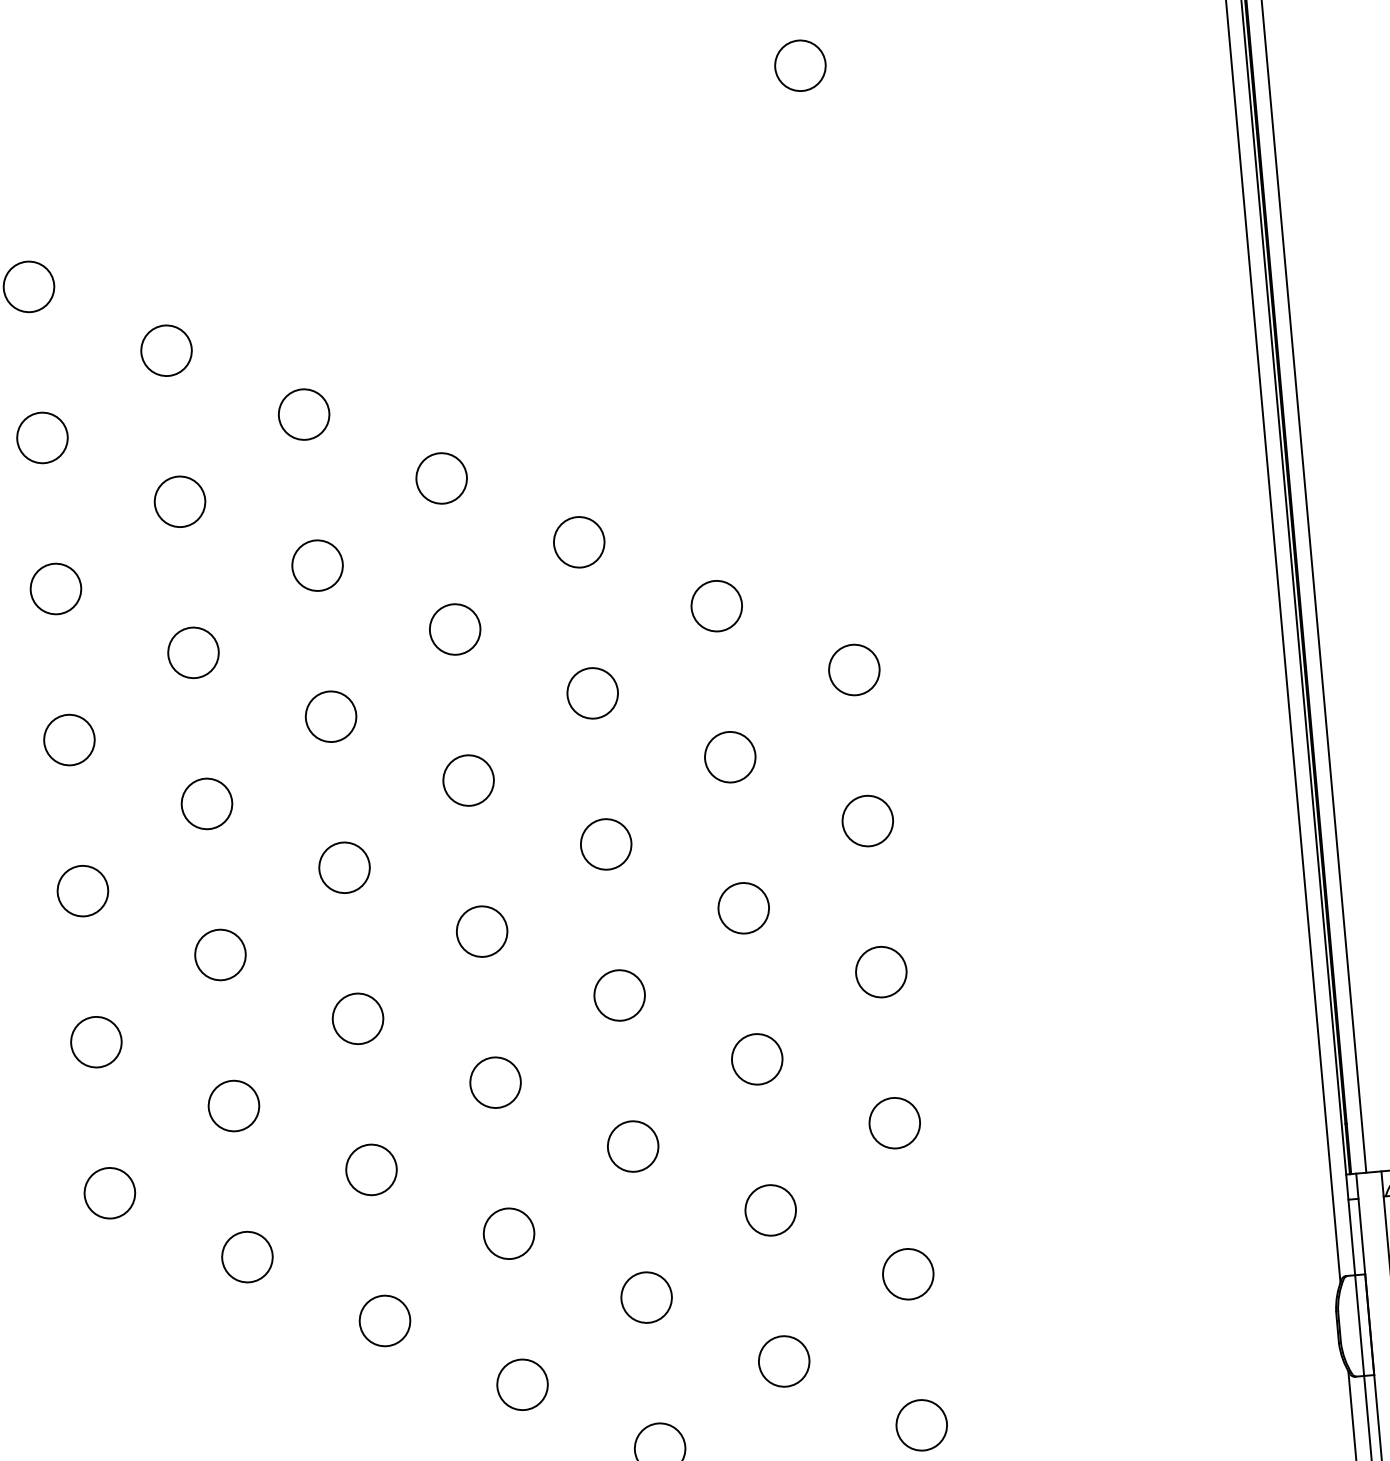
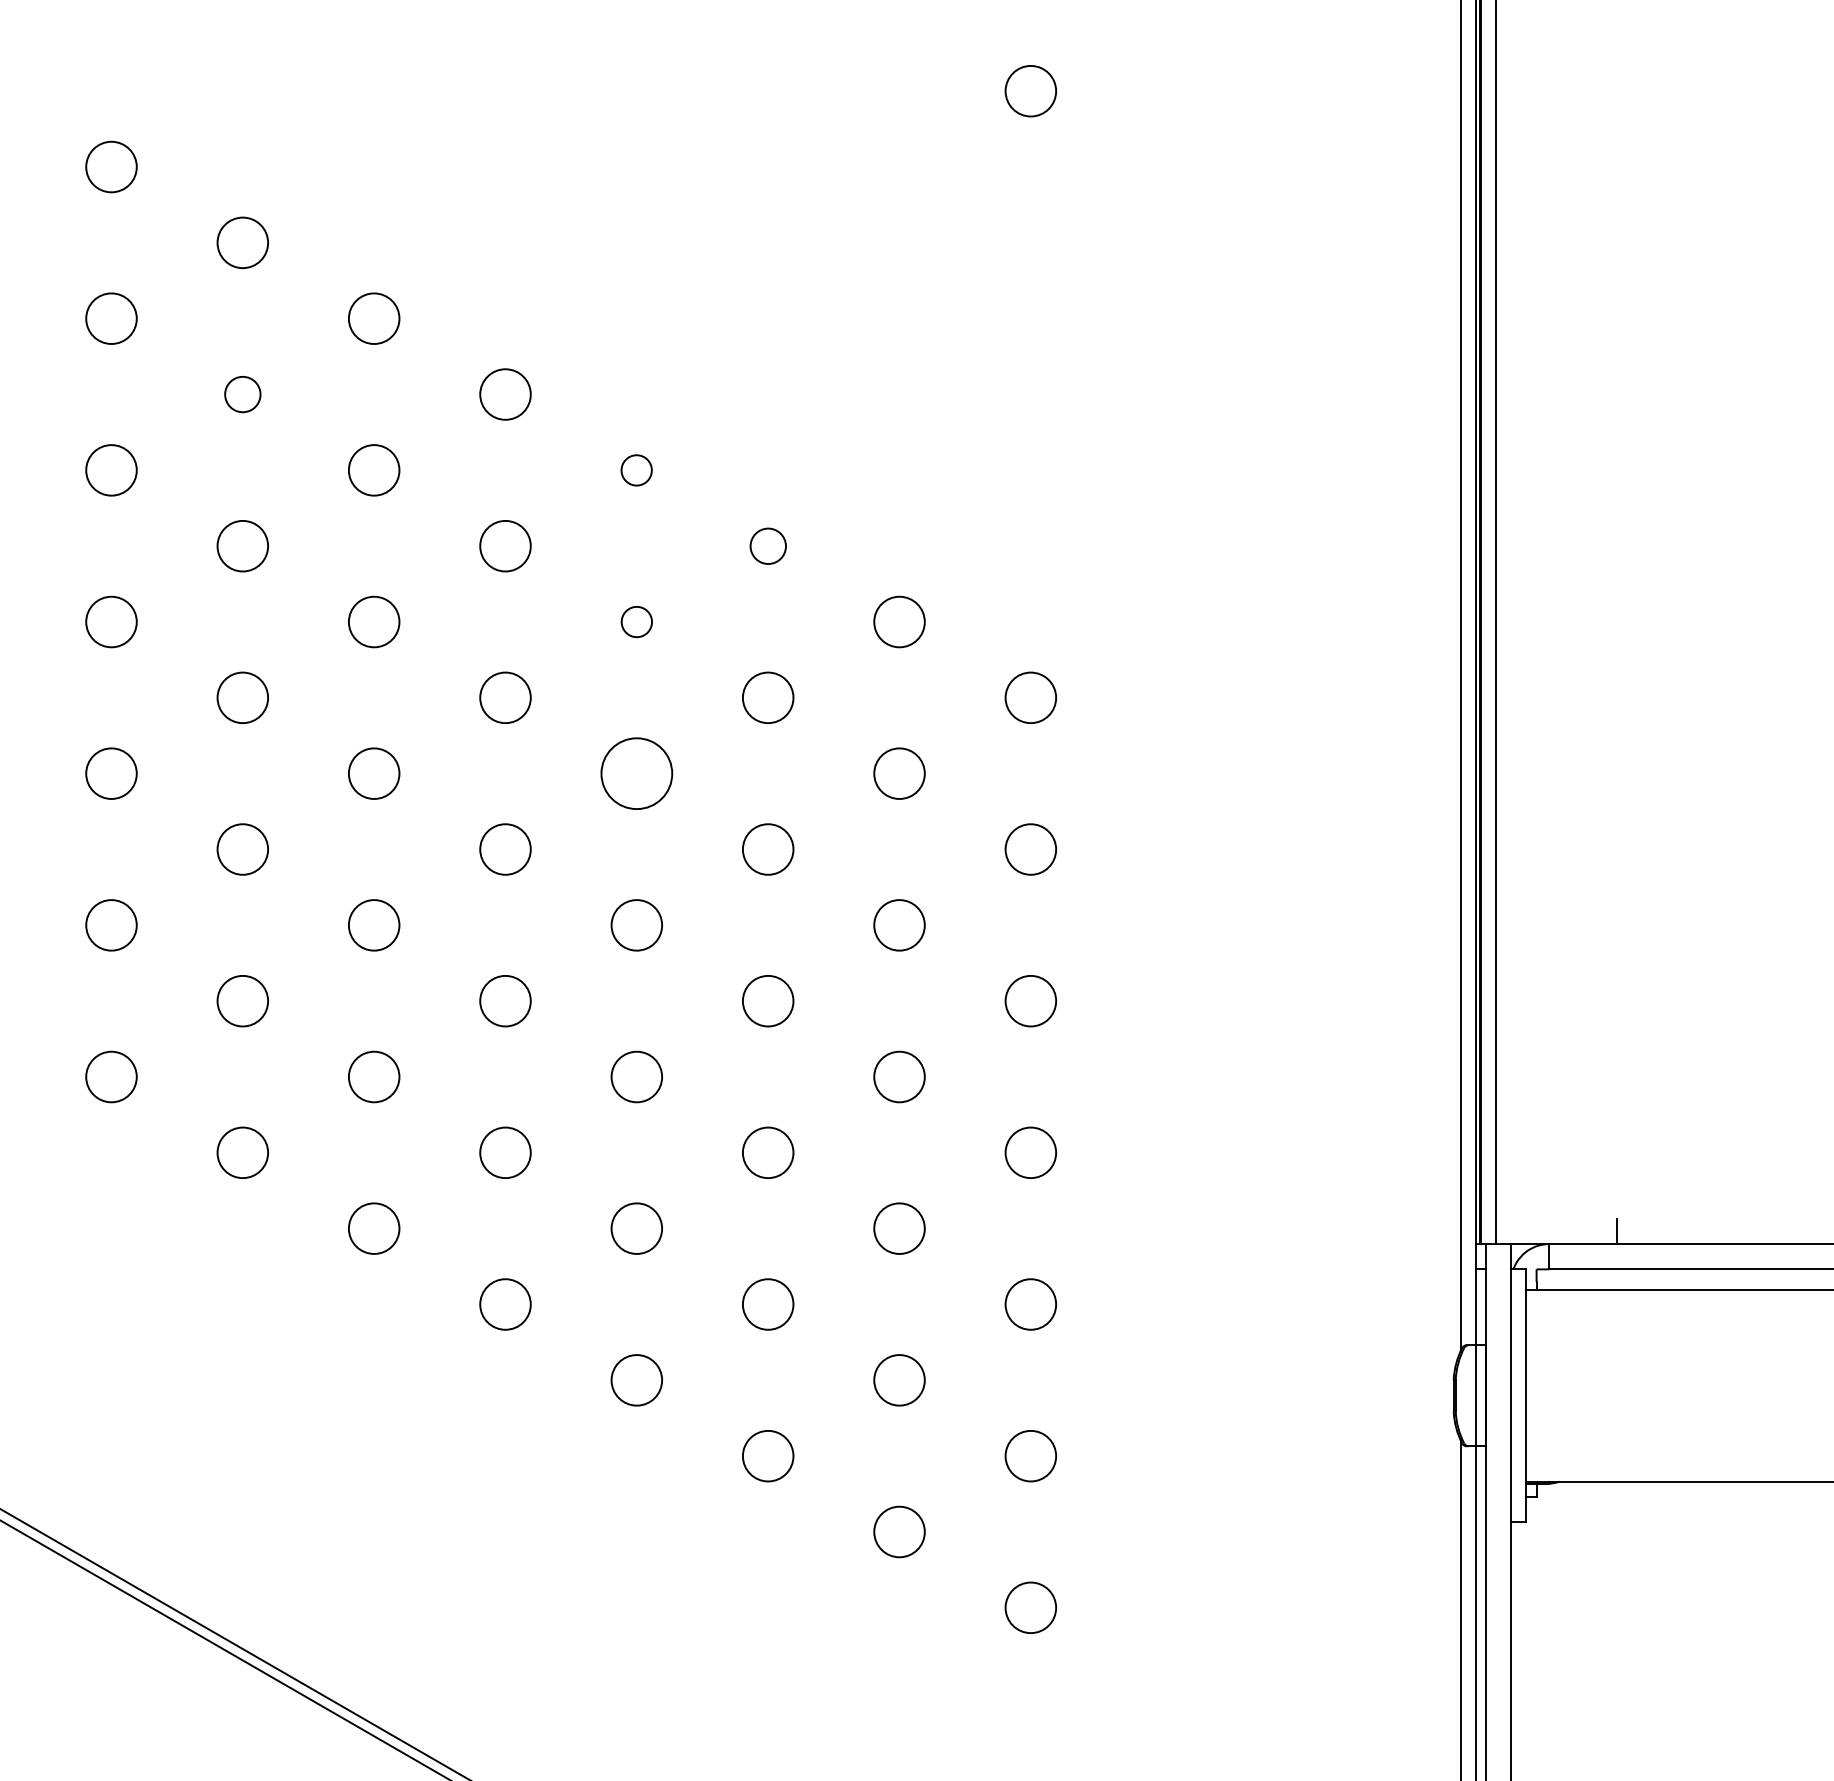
circle: (42, 437) -> (242, 394), size x0.7
circle: (441, 478) -> (636, 470), size x0.6
circle: (579, 542) -> (768, 546), size x0.7
circle: (454, 629) -> (636, 621), size x0.6
circle: (468, 780) -> (636, 773), size x1.4

